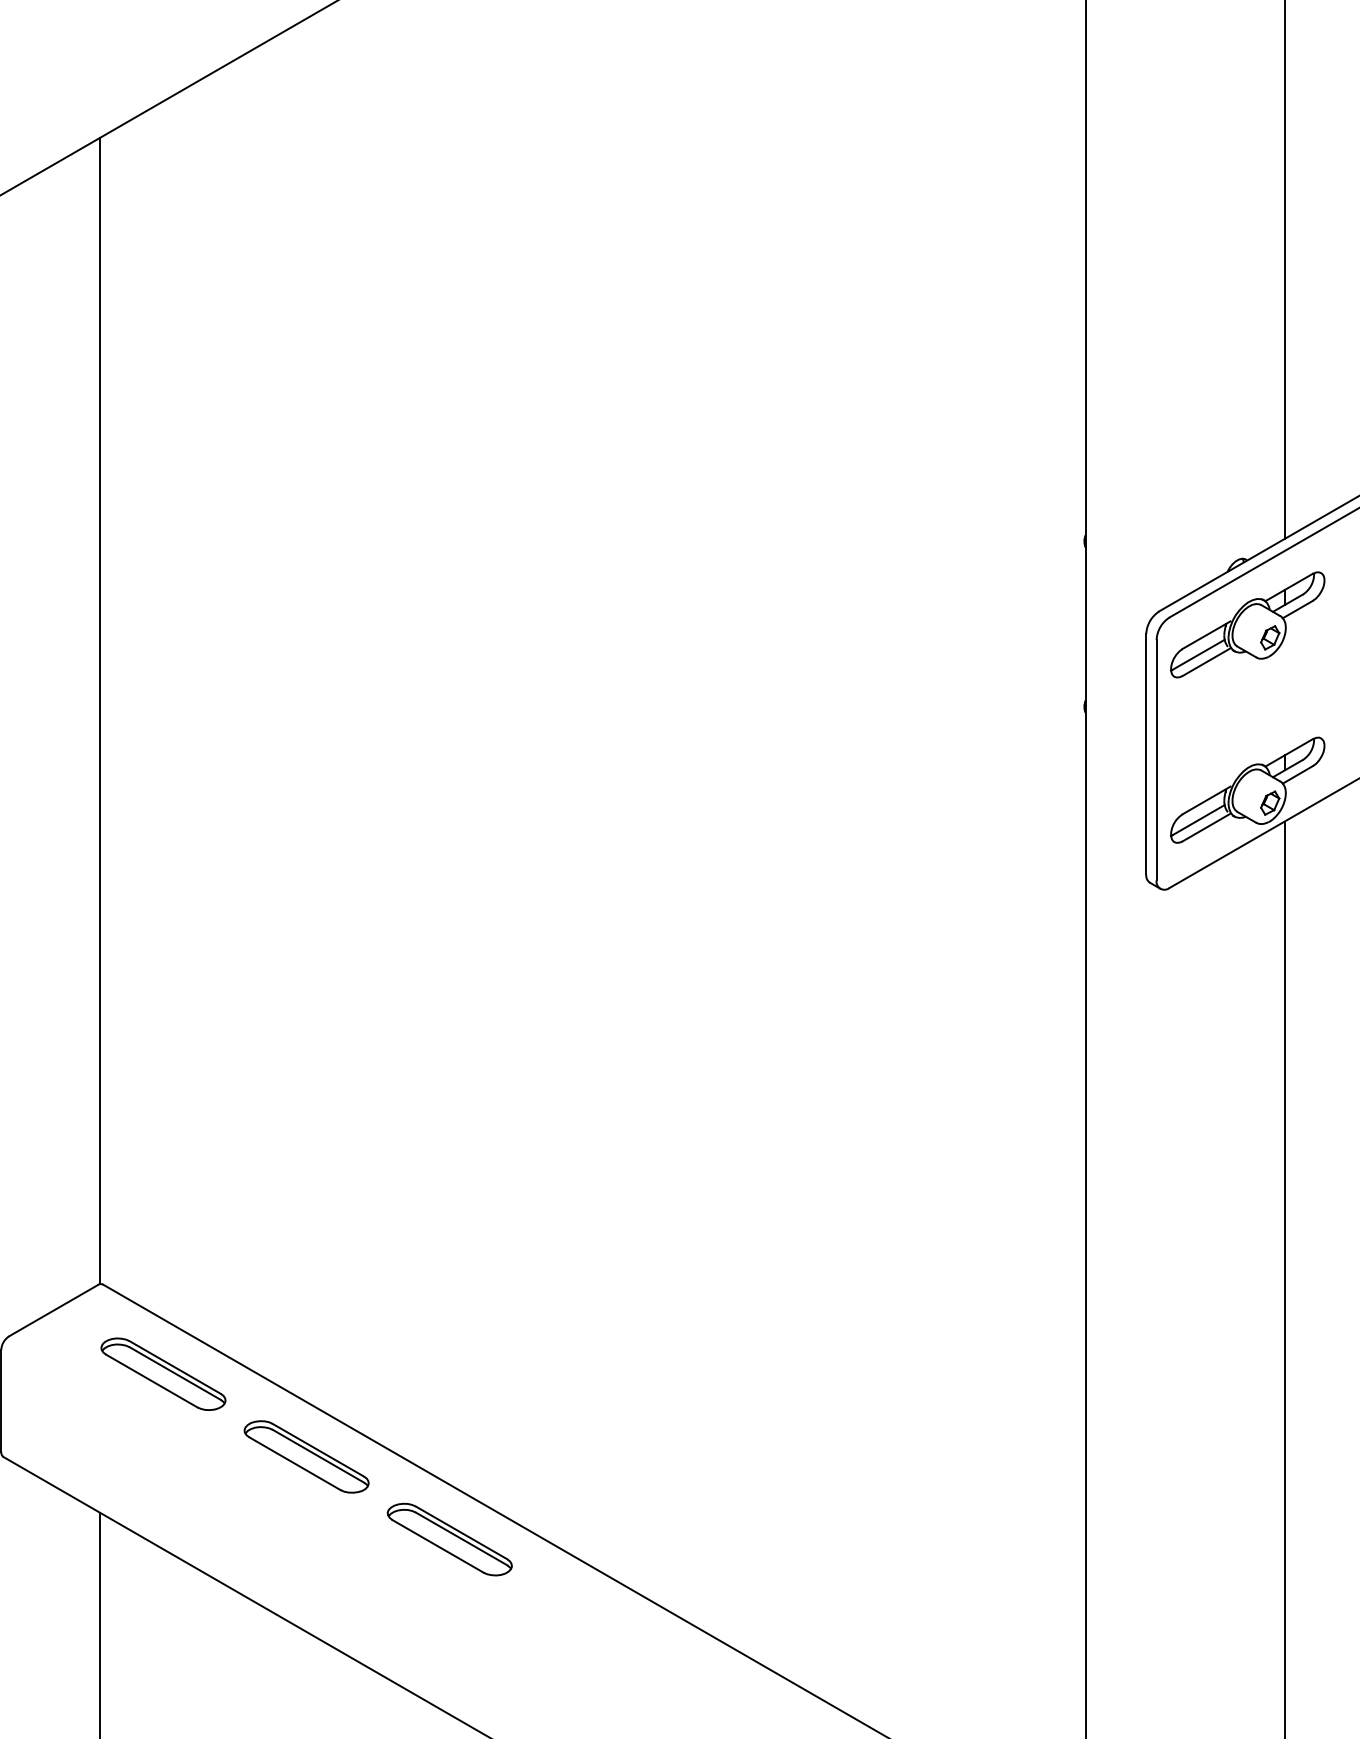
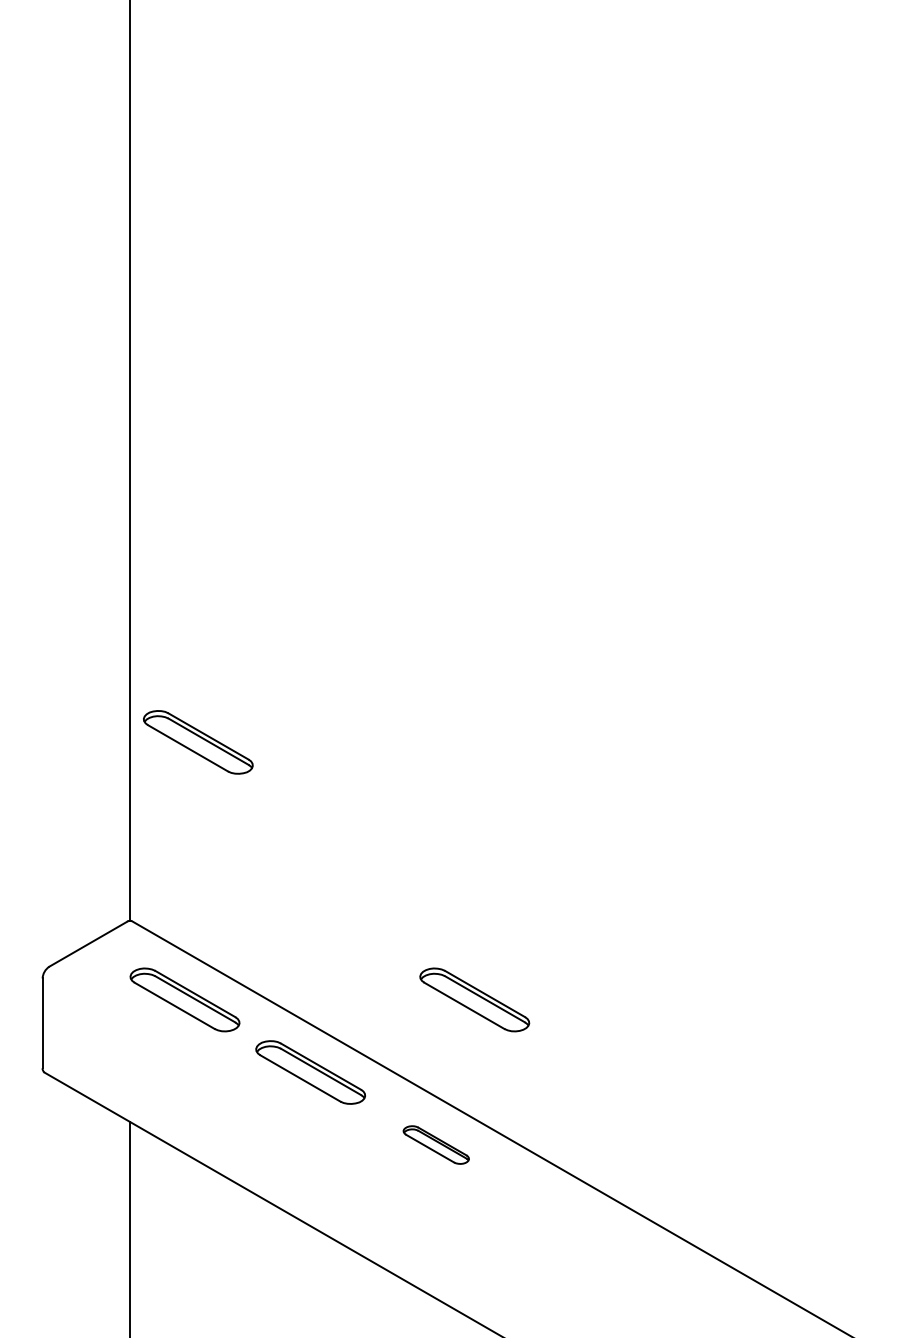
part: (178, 1080) -> (198, 742), added
part: (493, 1373) -> (474, 999), added
part: (449, 1539) -> (436, 1145), size x0.6

